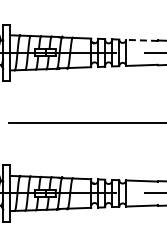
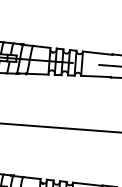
line: (142, 40) -> (98, 53), dashed -> solid

